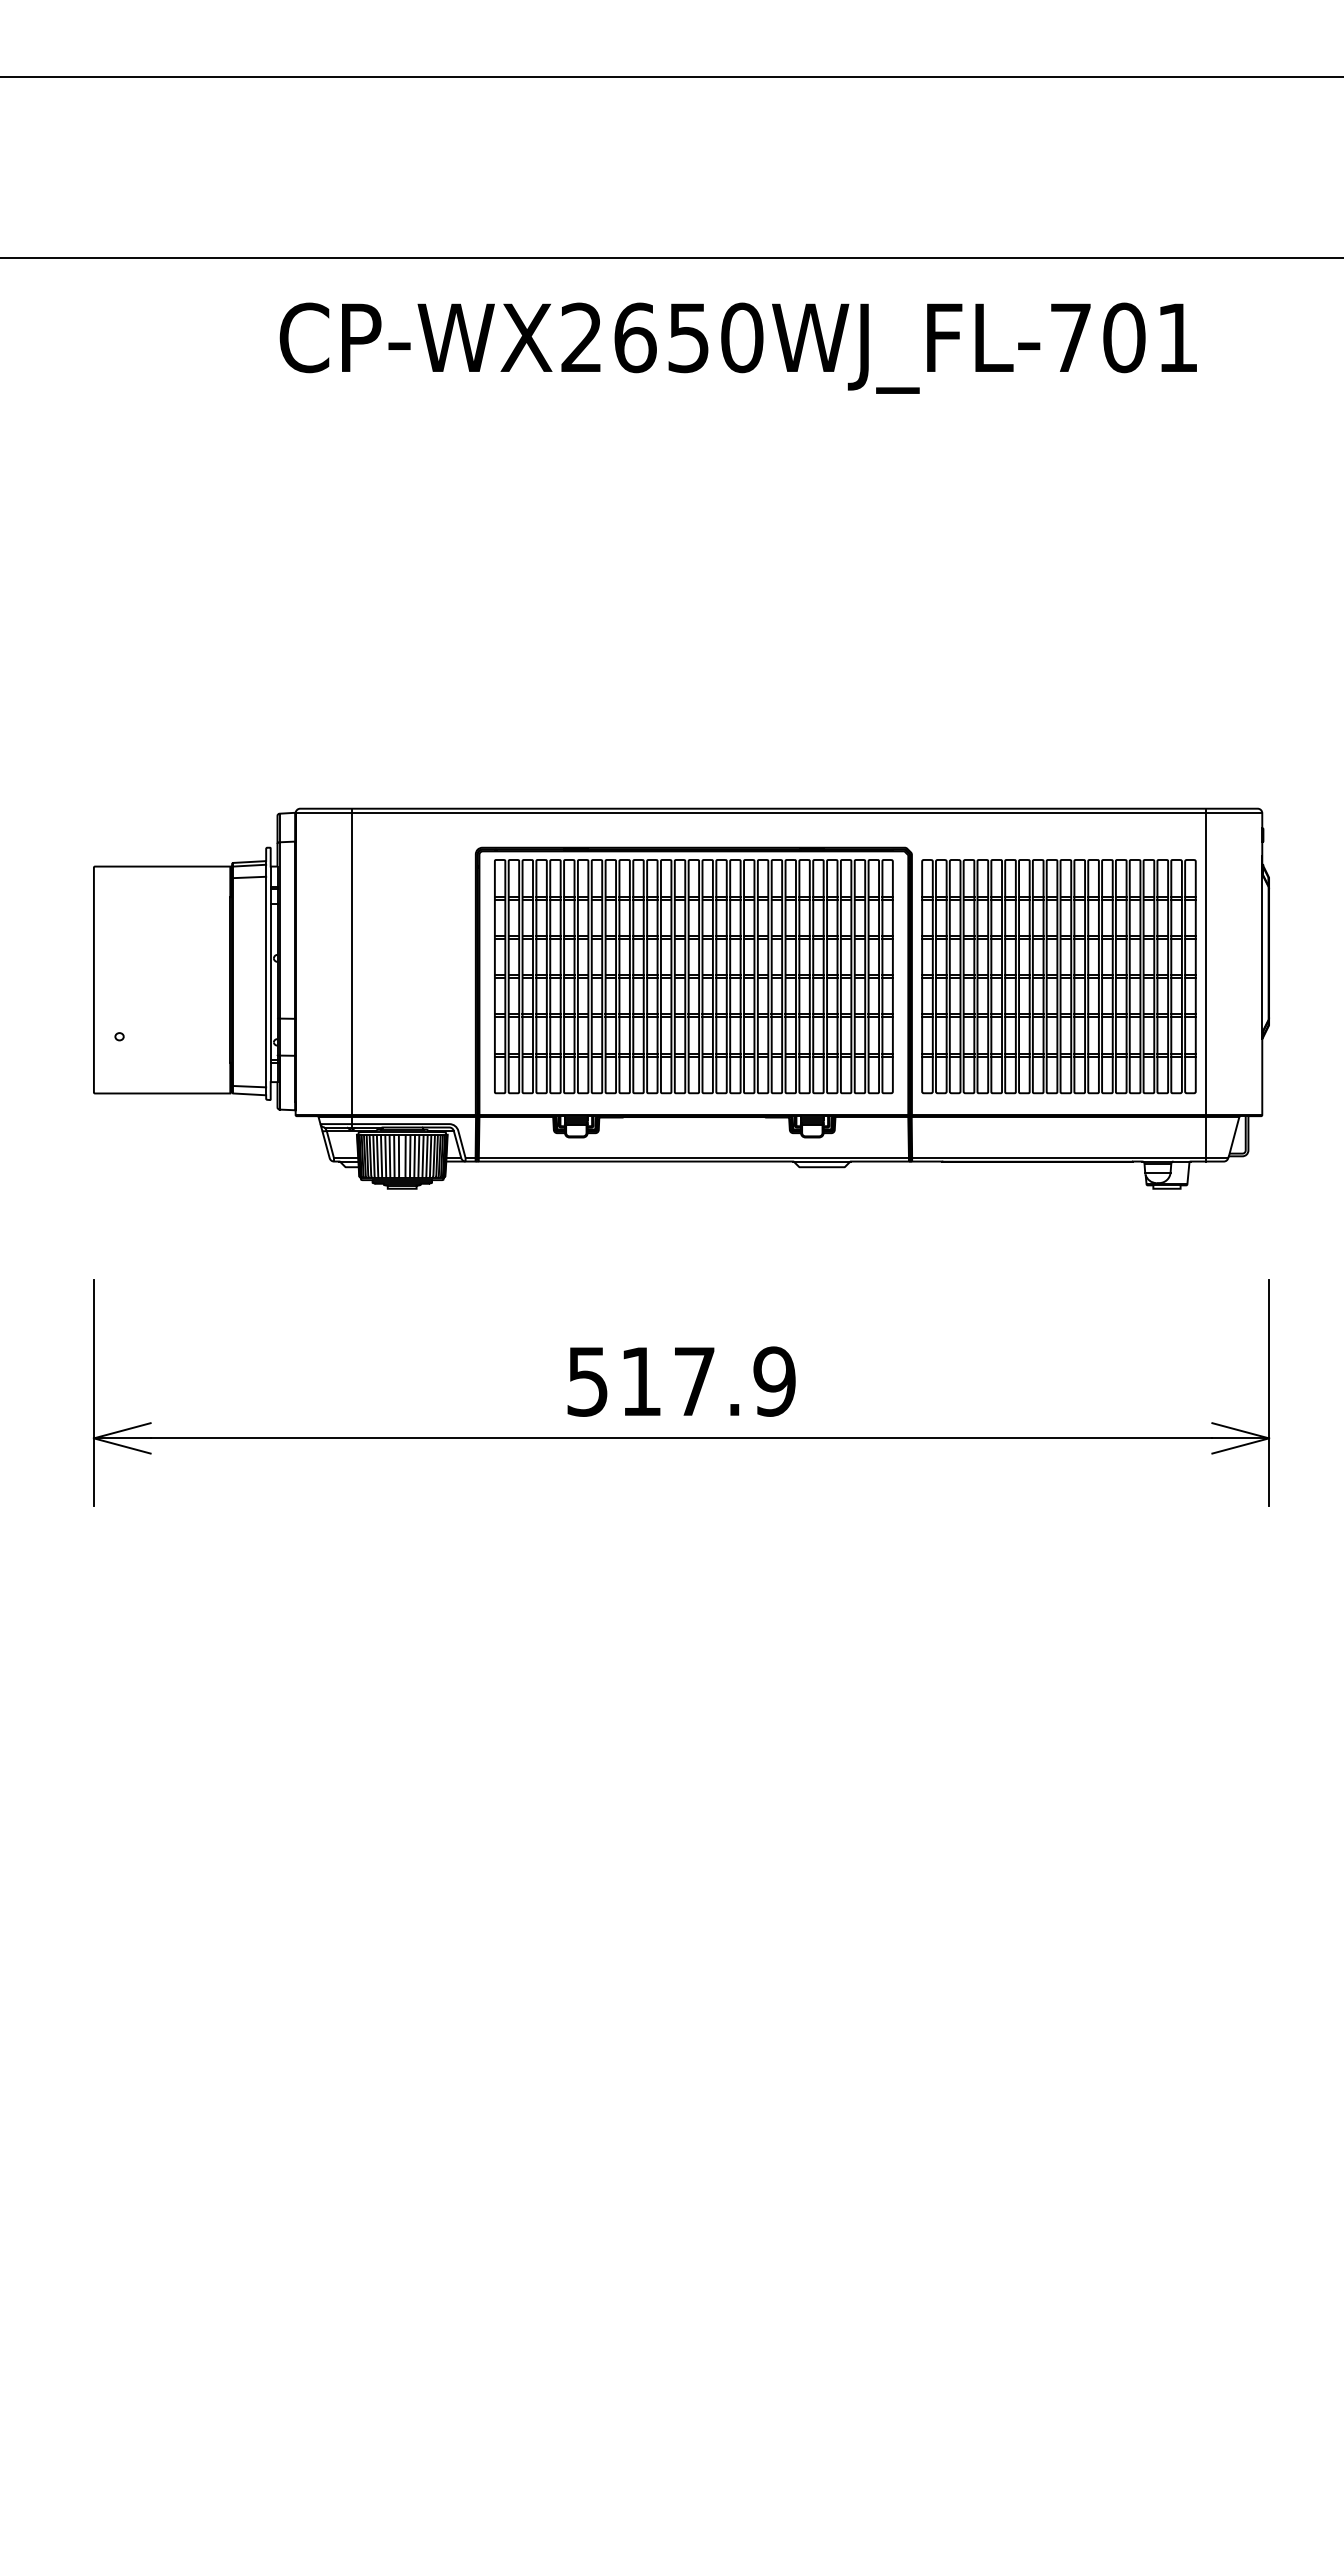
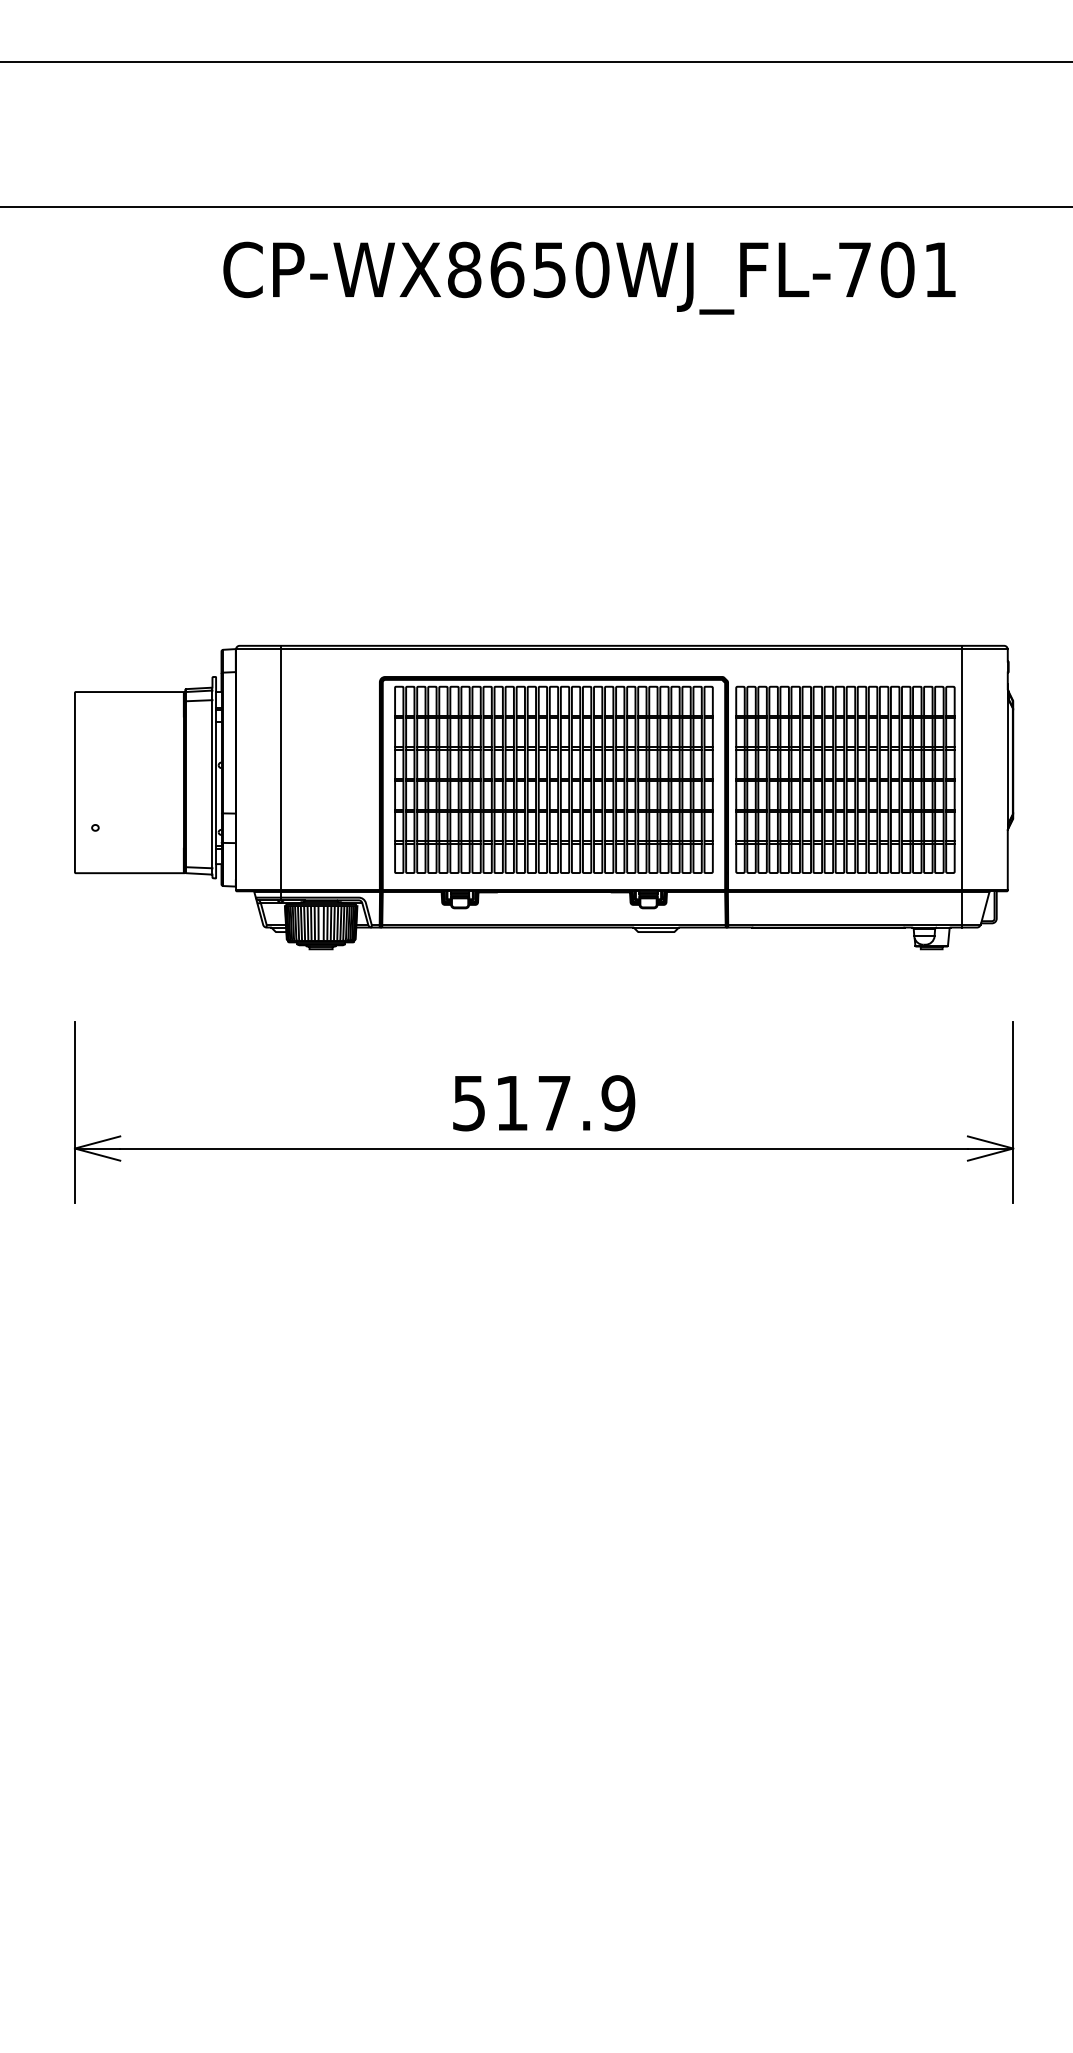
text: (581, 337) -> (464, 269), CP-WX2650WJ_FL-701 -> CP-WX8650WJ_FL-701

